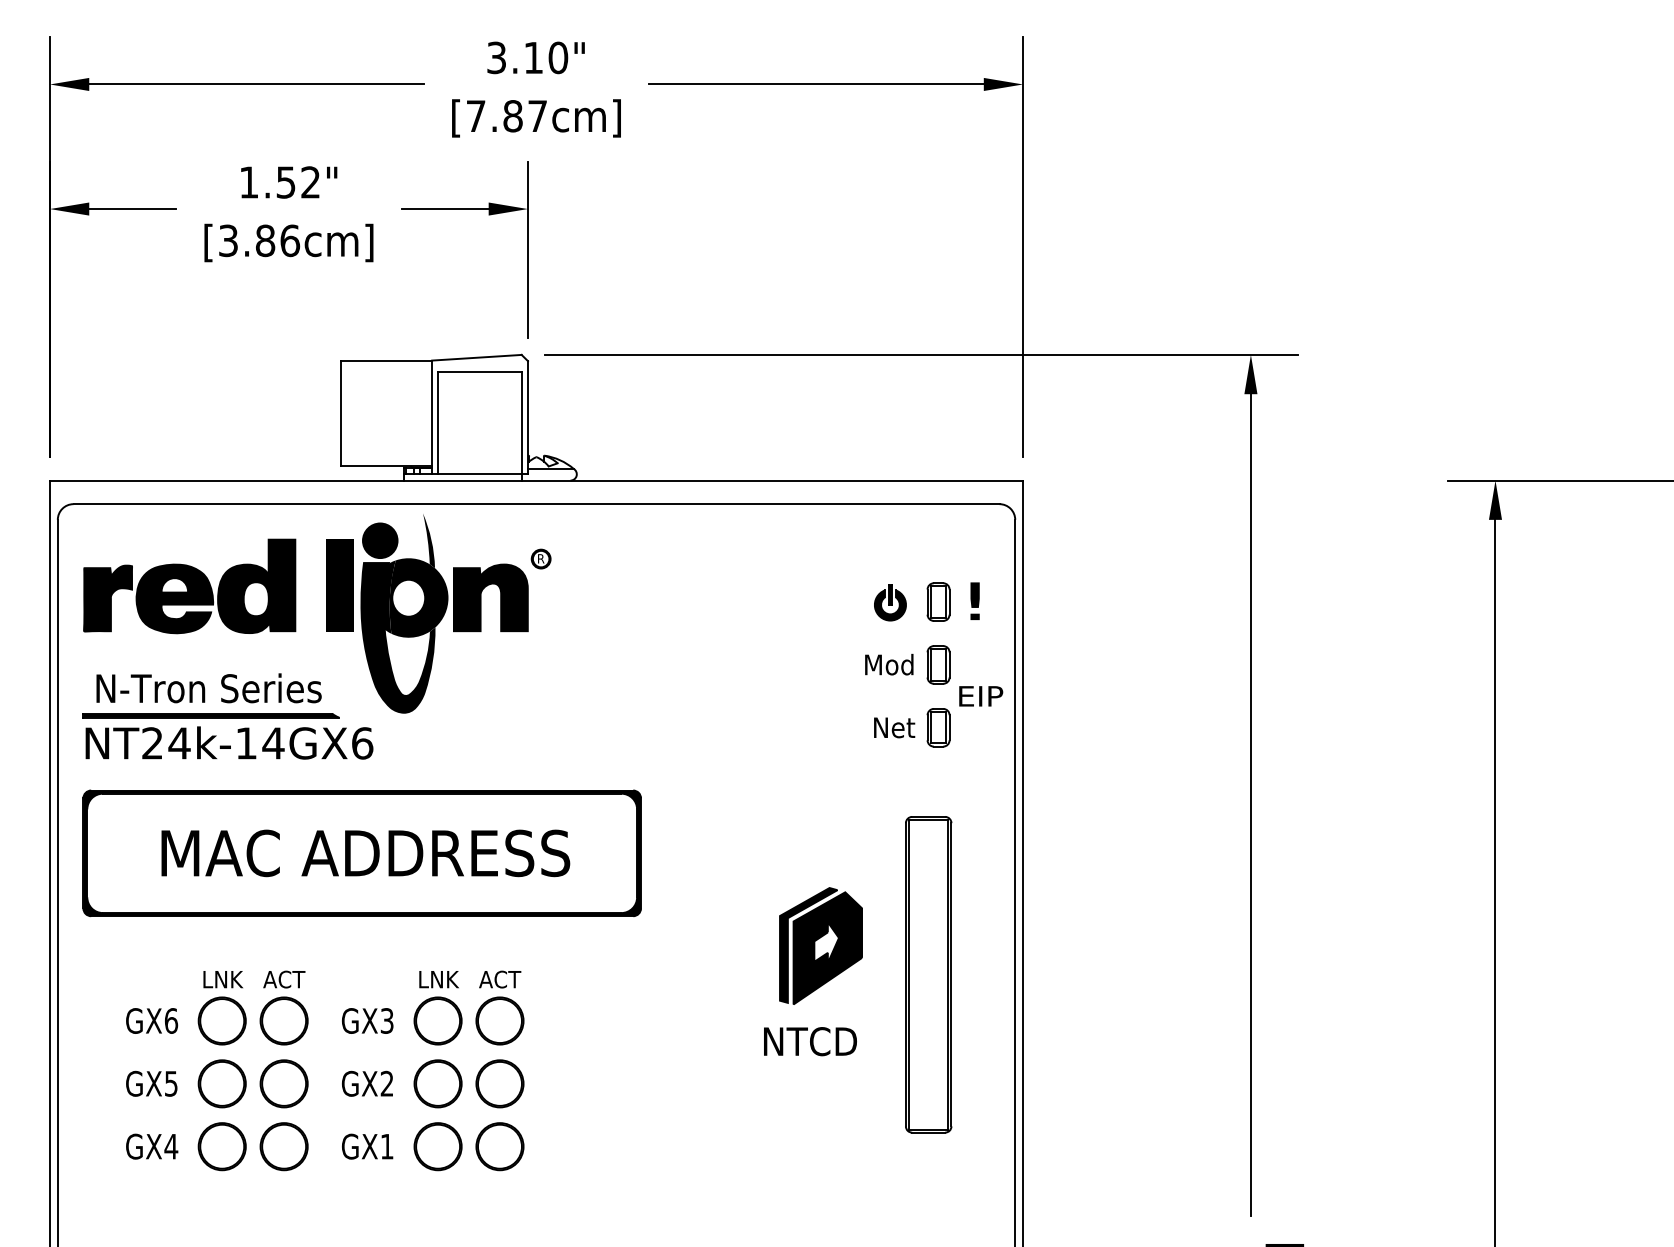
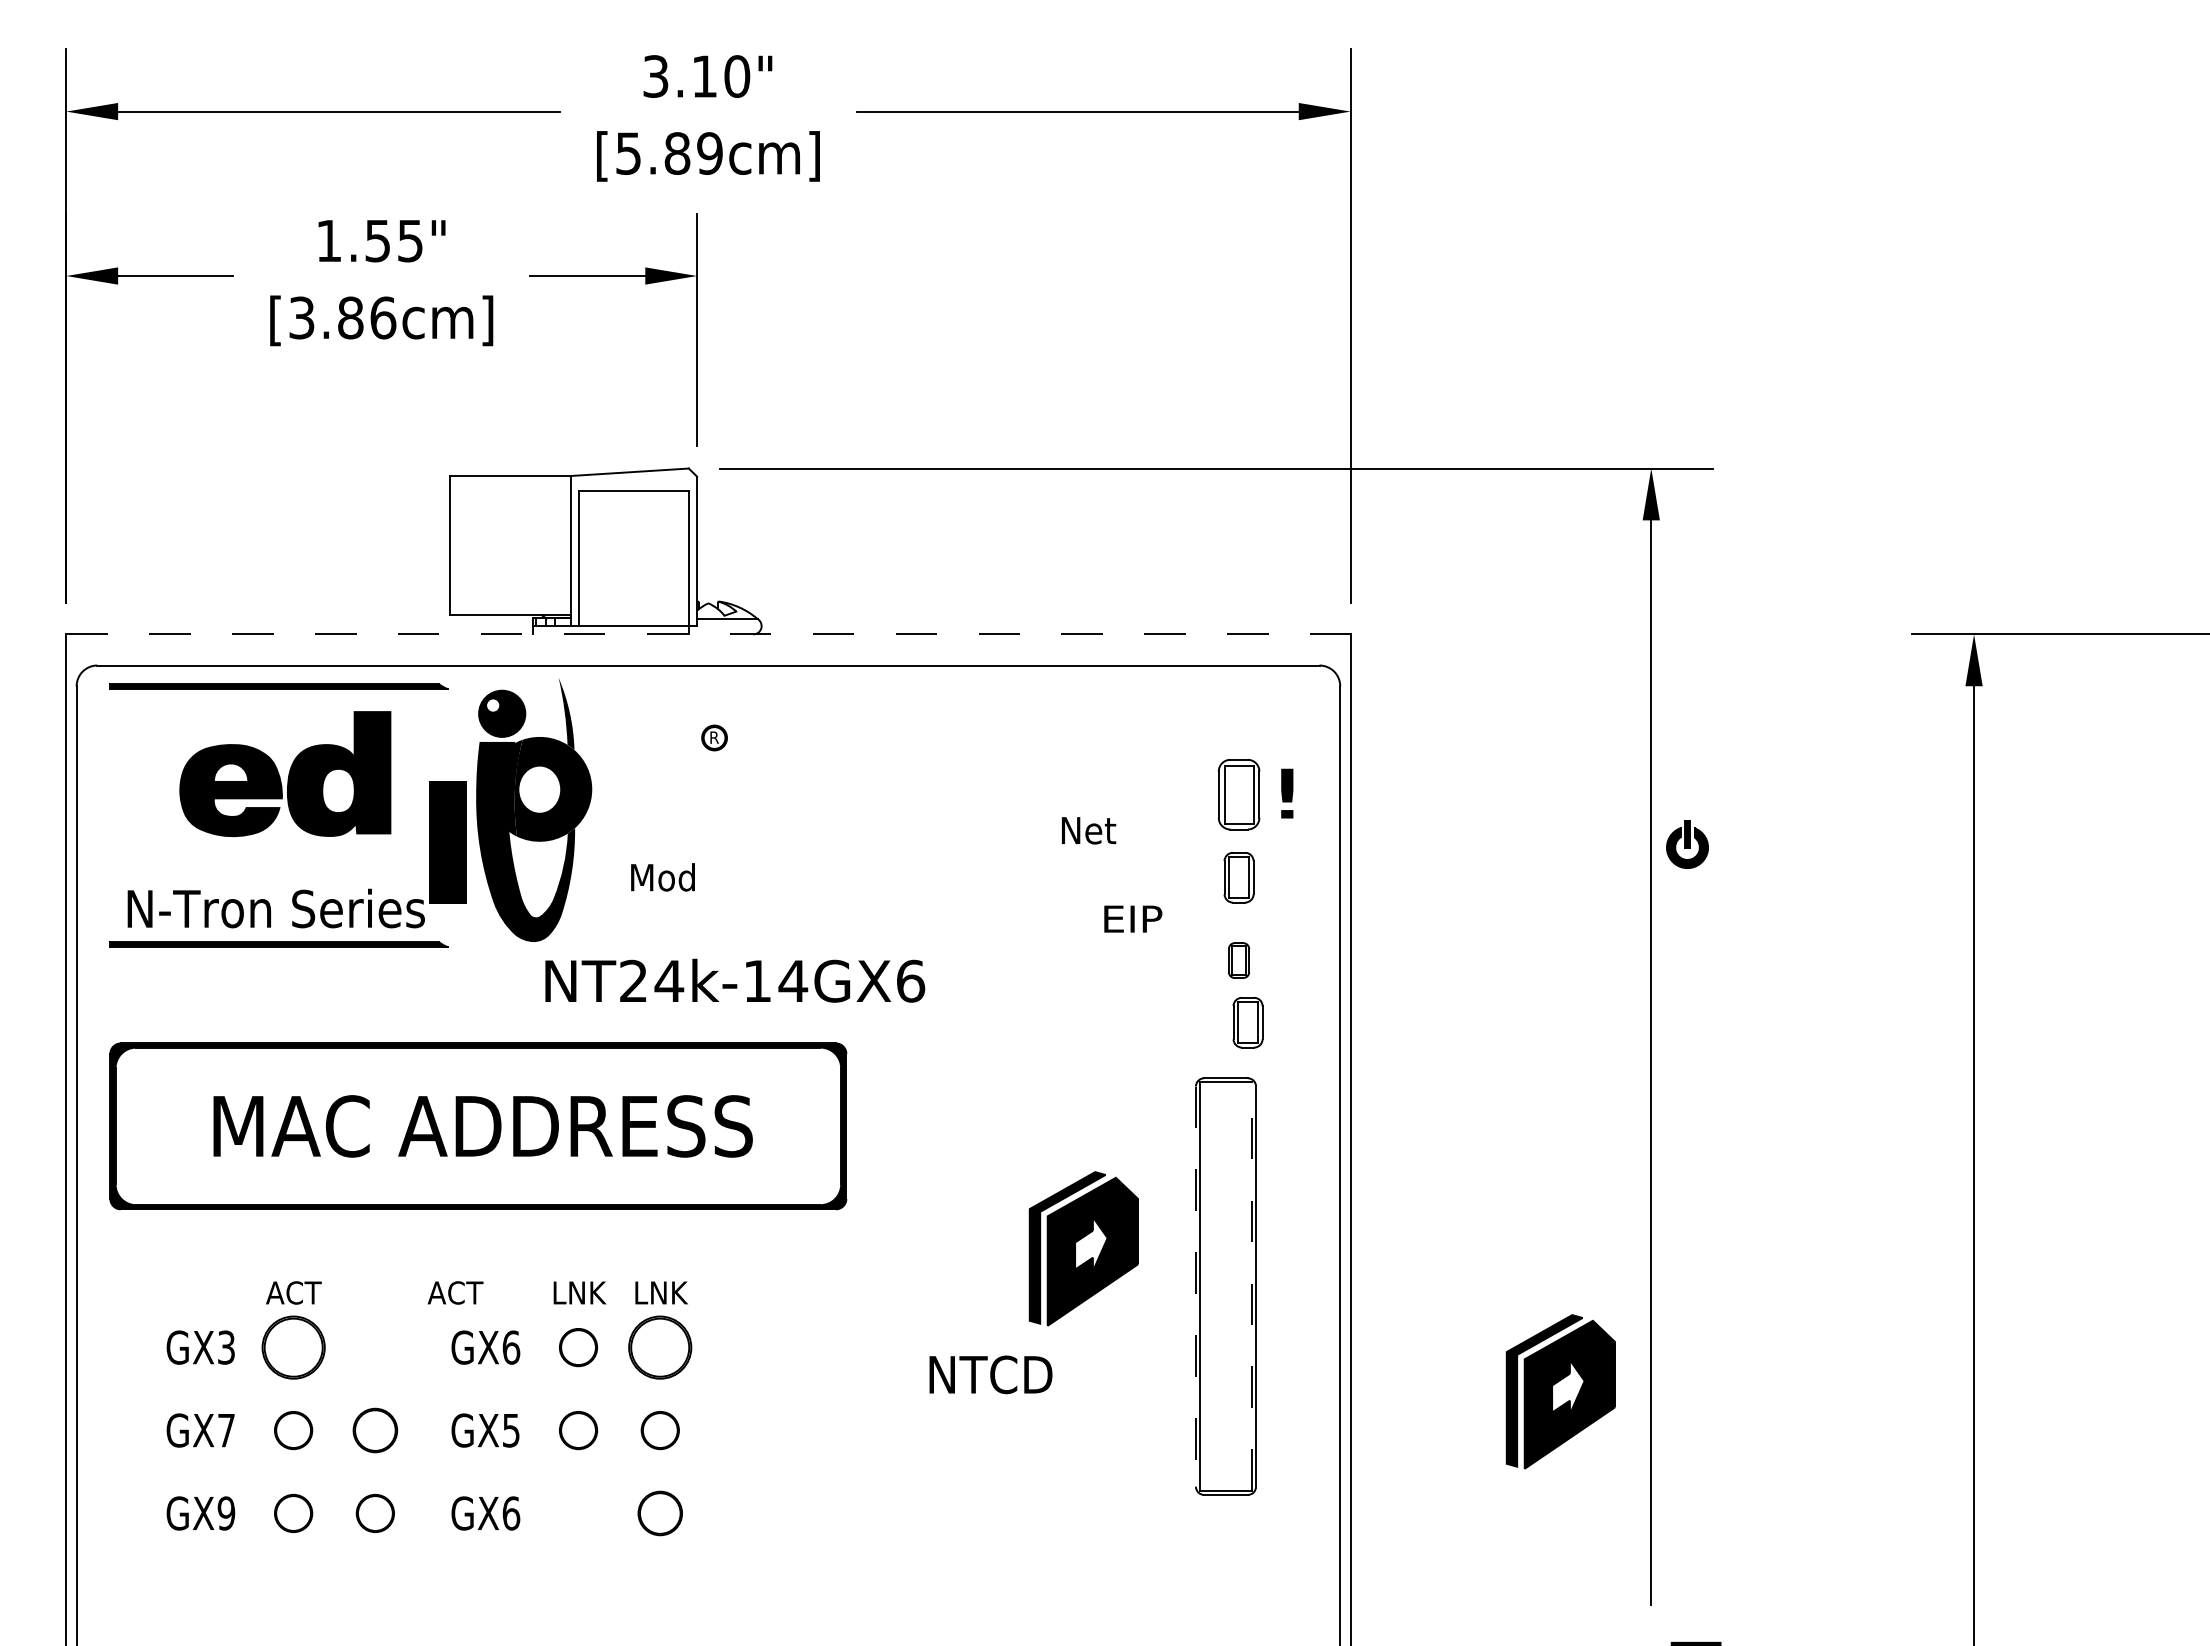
text: (507, 116) -> (669, 153), [7.87cm] -> [5.89cm]
text: (310, 182) -> (410, 240), 1.52" -> 1.55"
line: (536, 480) -> (708, 634), solid -> dashed
part: (210, 520) -> (278, 686), added
fill: (373, 534) -> (493, 705), removed
part: (339, 585) -> (447, 842), moved
fill: (107, 598) -> (142, 789), removed
fill: (491, 598) -> (648, 789), removed
part: (938, 601) -> (1238, 794), size x1.4
part: (890, 602) -> (1687, 844), moved
text: (888, 664) -> (662, 877), moved
text: (981, 695) -> (1133, 918), moved
text: (894, 727) -> (1089, 830), moved
part: (938, 727) -> (1238, 960), size x0.7
text: (229, 742) -> (735, 980), moved
part: (944, 774) -> (1247, 1022), added
line: (948, 974) -> (1251, 1286), solid -> dashed
line: (905, 975) -> (1195, 1287), solid -> dashed
text: (222, 979) -> (293, 1292), LNK -> ACT
text: (284, 979) -> (455, 1292), moved
text: (500, 979) -> (660, 1292), ACT -> LNK
text: (171, 1020) -> (226, 1347), GX6 -> GX3
part: (284, 1020) -> (375, 1347), removed
text: (387, 1020) -> (511, 1347), GX3 -> GX6
part: (438, 1020) -> (578, 1347), size x0.6
text: (810, 1041) -> (990, 1374), moved
part: (1182, 1054) -> (1560, 1391), added
text: (171, 1083) -> (226, 1430), GX5 -> GX7
part: (222, 1083) -> (293, 1430), size x0.6
part: (284, 1083) -> (375, 1430), size x0.7
text: (387, 1083) -> (511, 1430), GX2 -> GX5
part: (438, 1083) -> (578, 1430), size x0.6
part: (500, 1083) -> (660, 1430), size x0.6
text: (171, 1146) -> (226, 1513), GX4 -> GX9
part: (222, 1146) -> (293, 1513), size x0.6
part: (284, 1146) -> (375, 1513), size x0.6
text: (387, 1146) -> (511, 1513), GX1 -> GX6
part: (438, 1146) -> (578, 1513), removed
part: (500, 1146) -> (660, 1513), size x0.7

